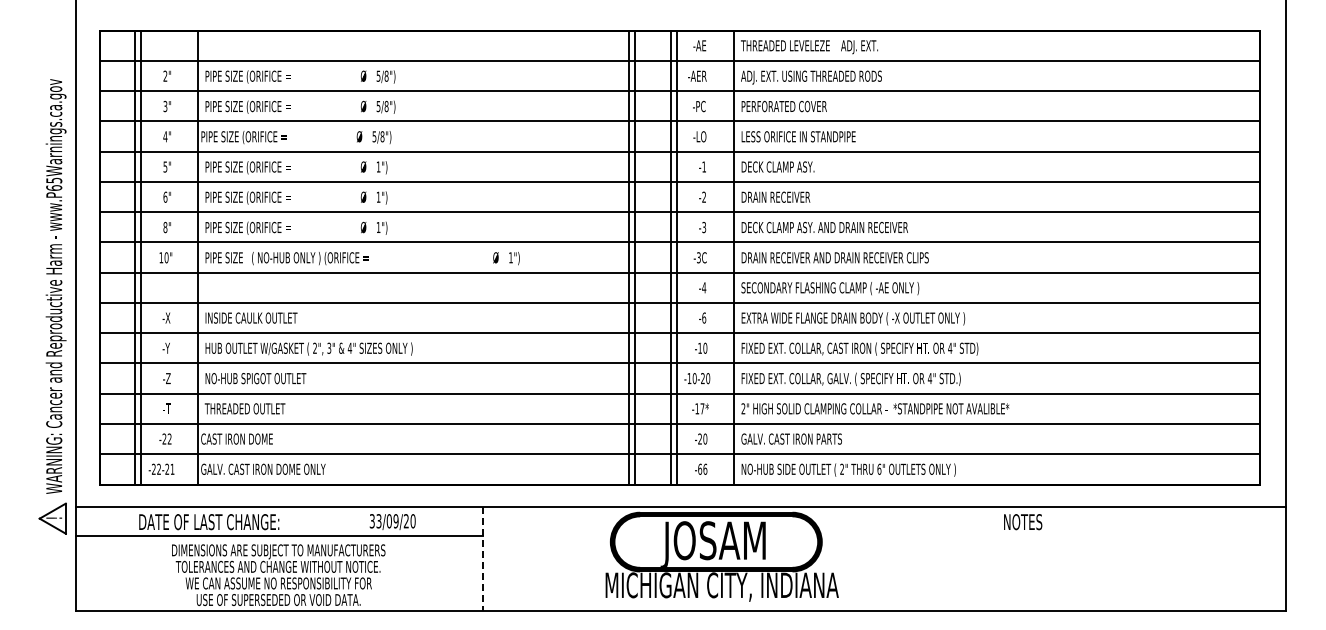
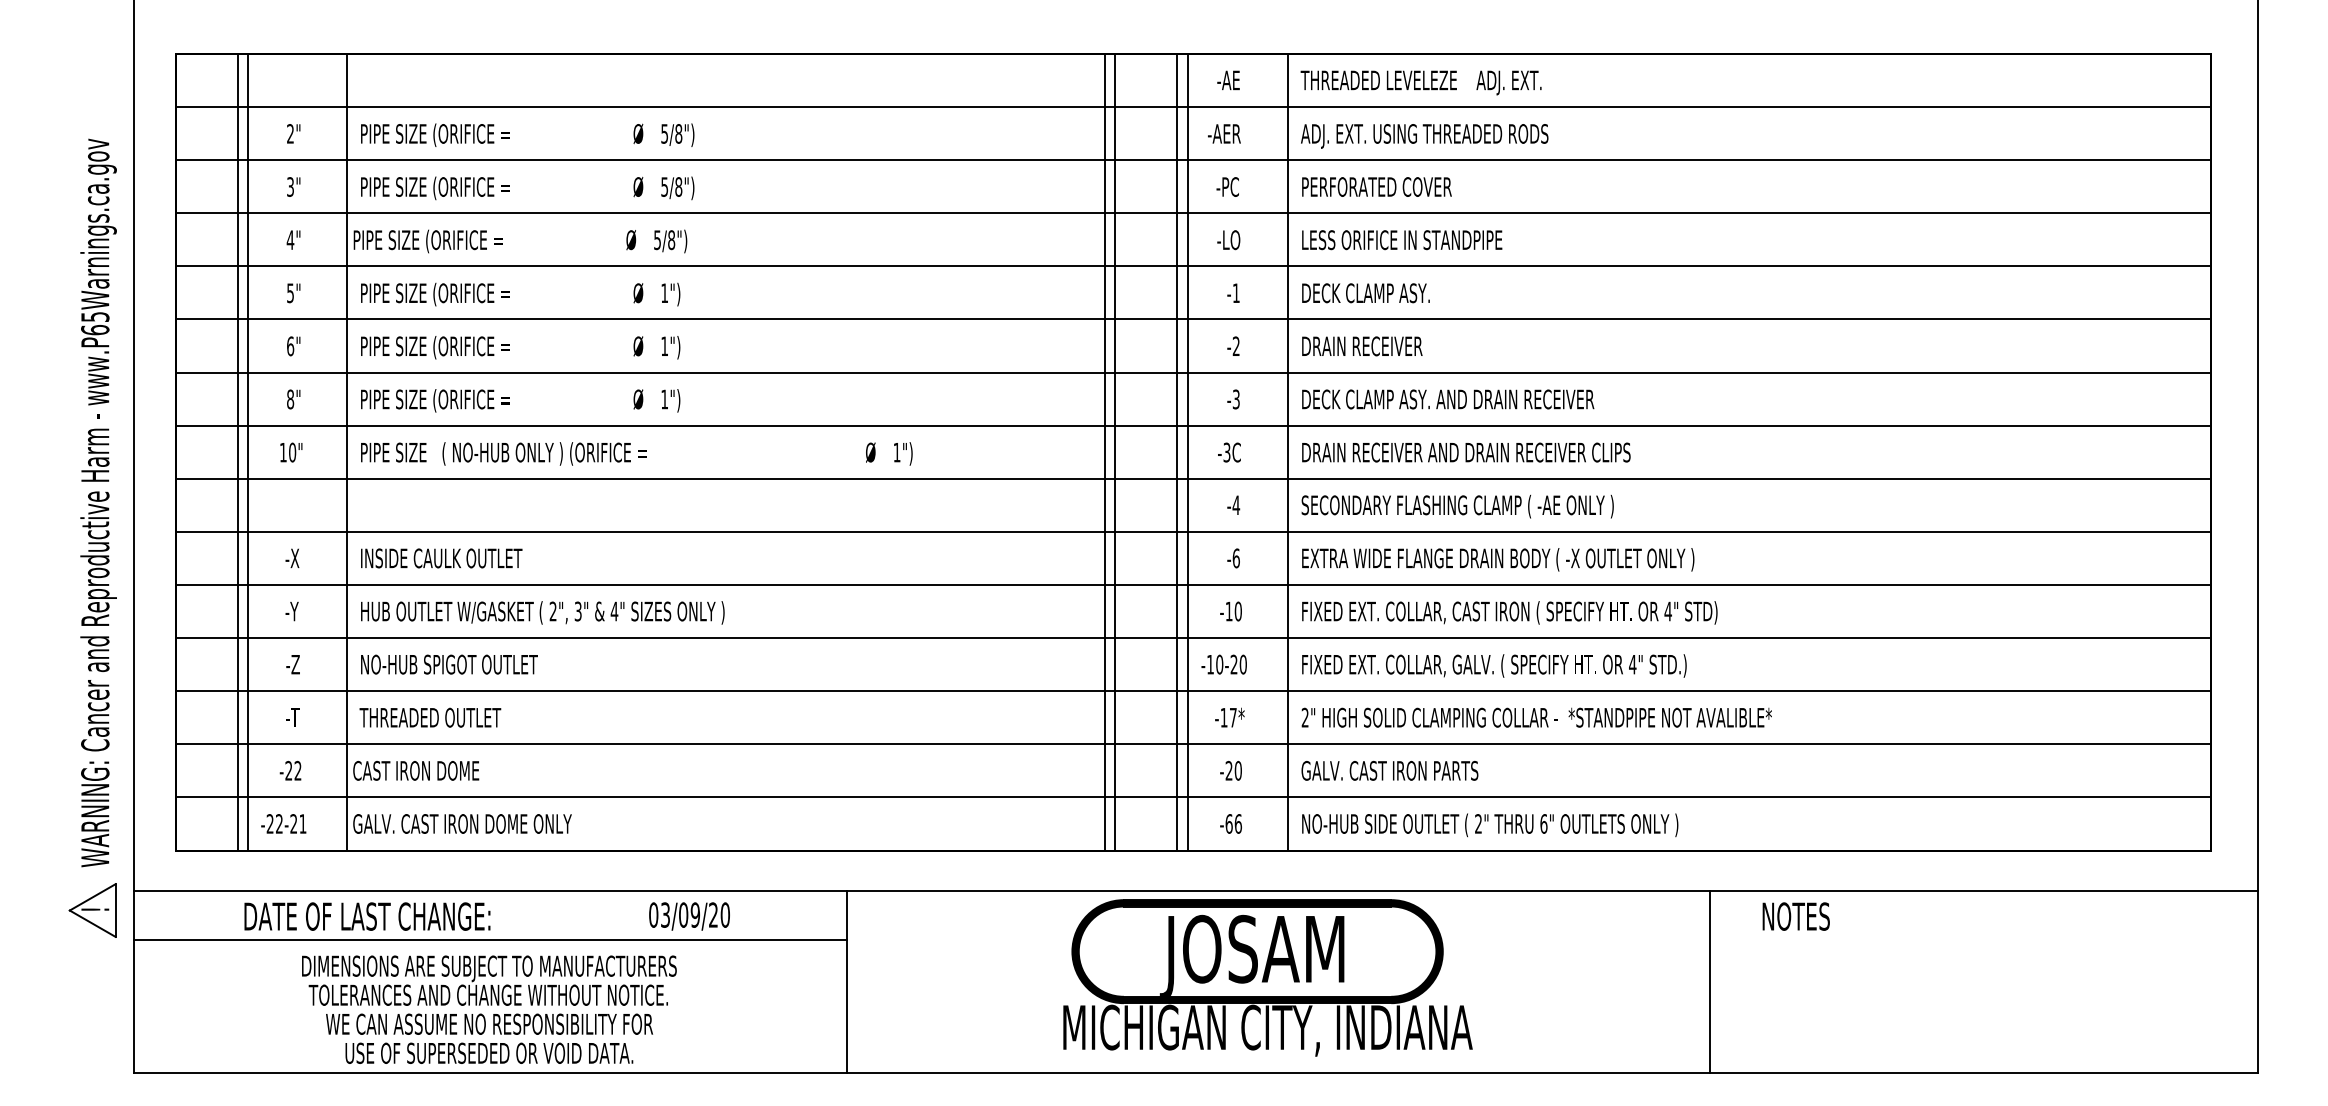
text: (371, 521) -> (652, 915), 33/09/20 -> 03/09/20
line: (482, 559) -> (847, 982), dashed -> solid
line: (974, 559) -> (1710, 982), added

